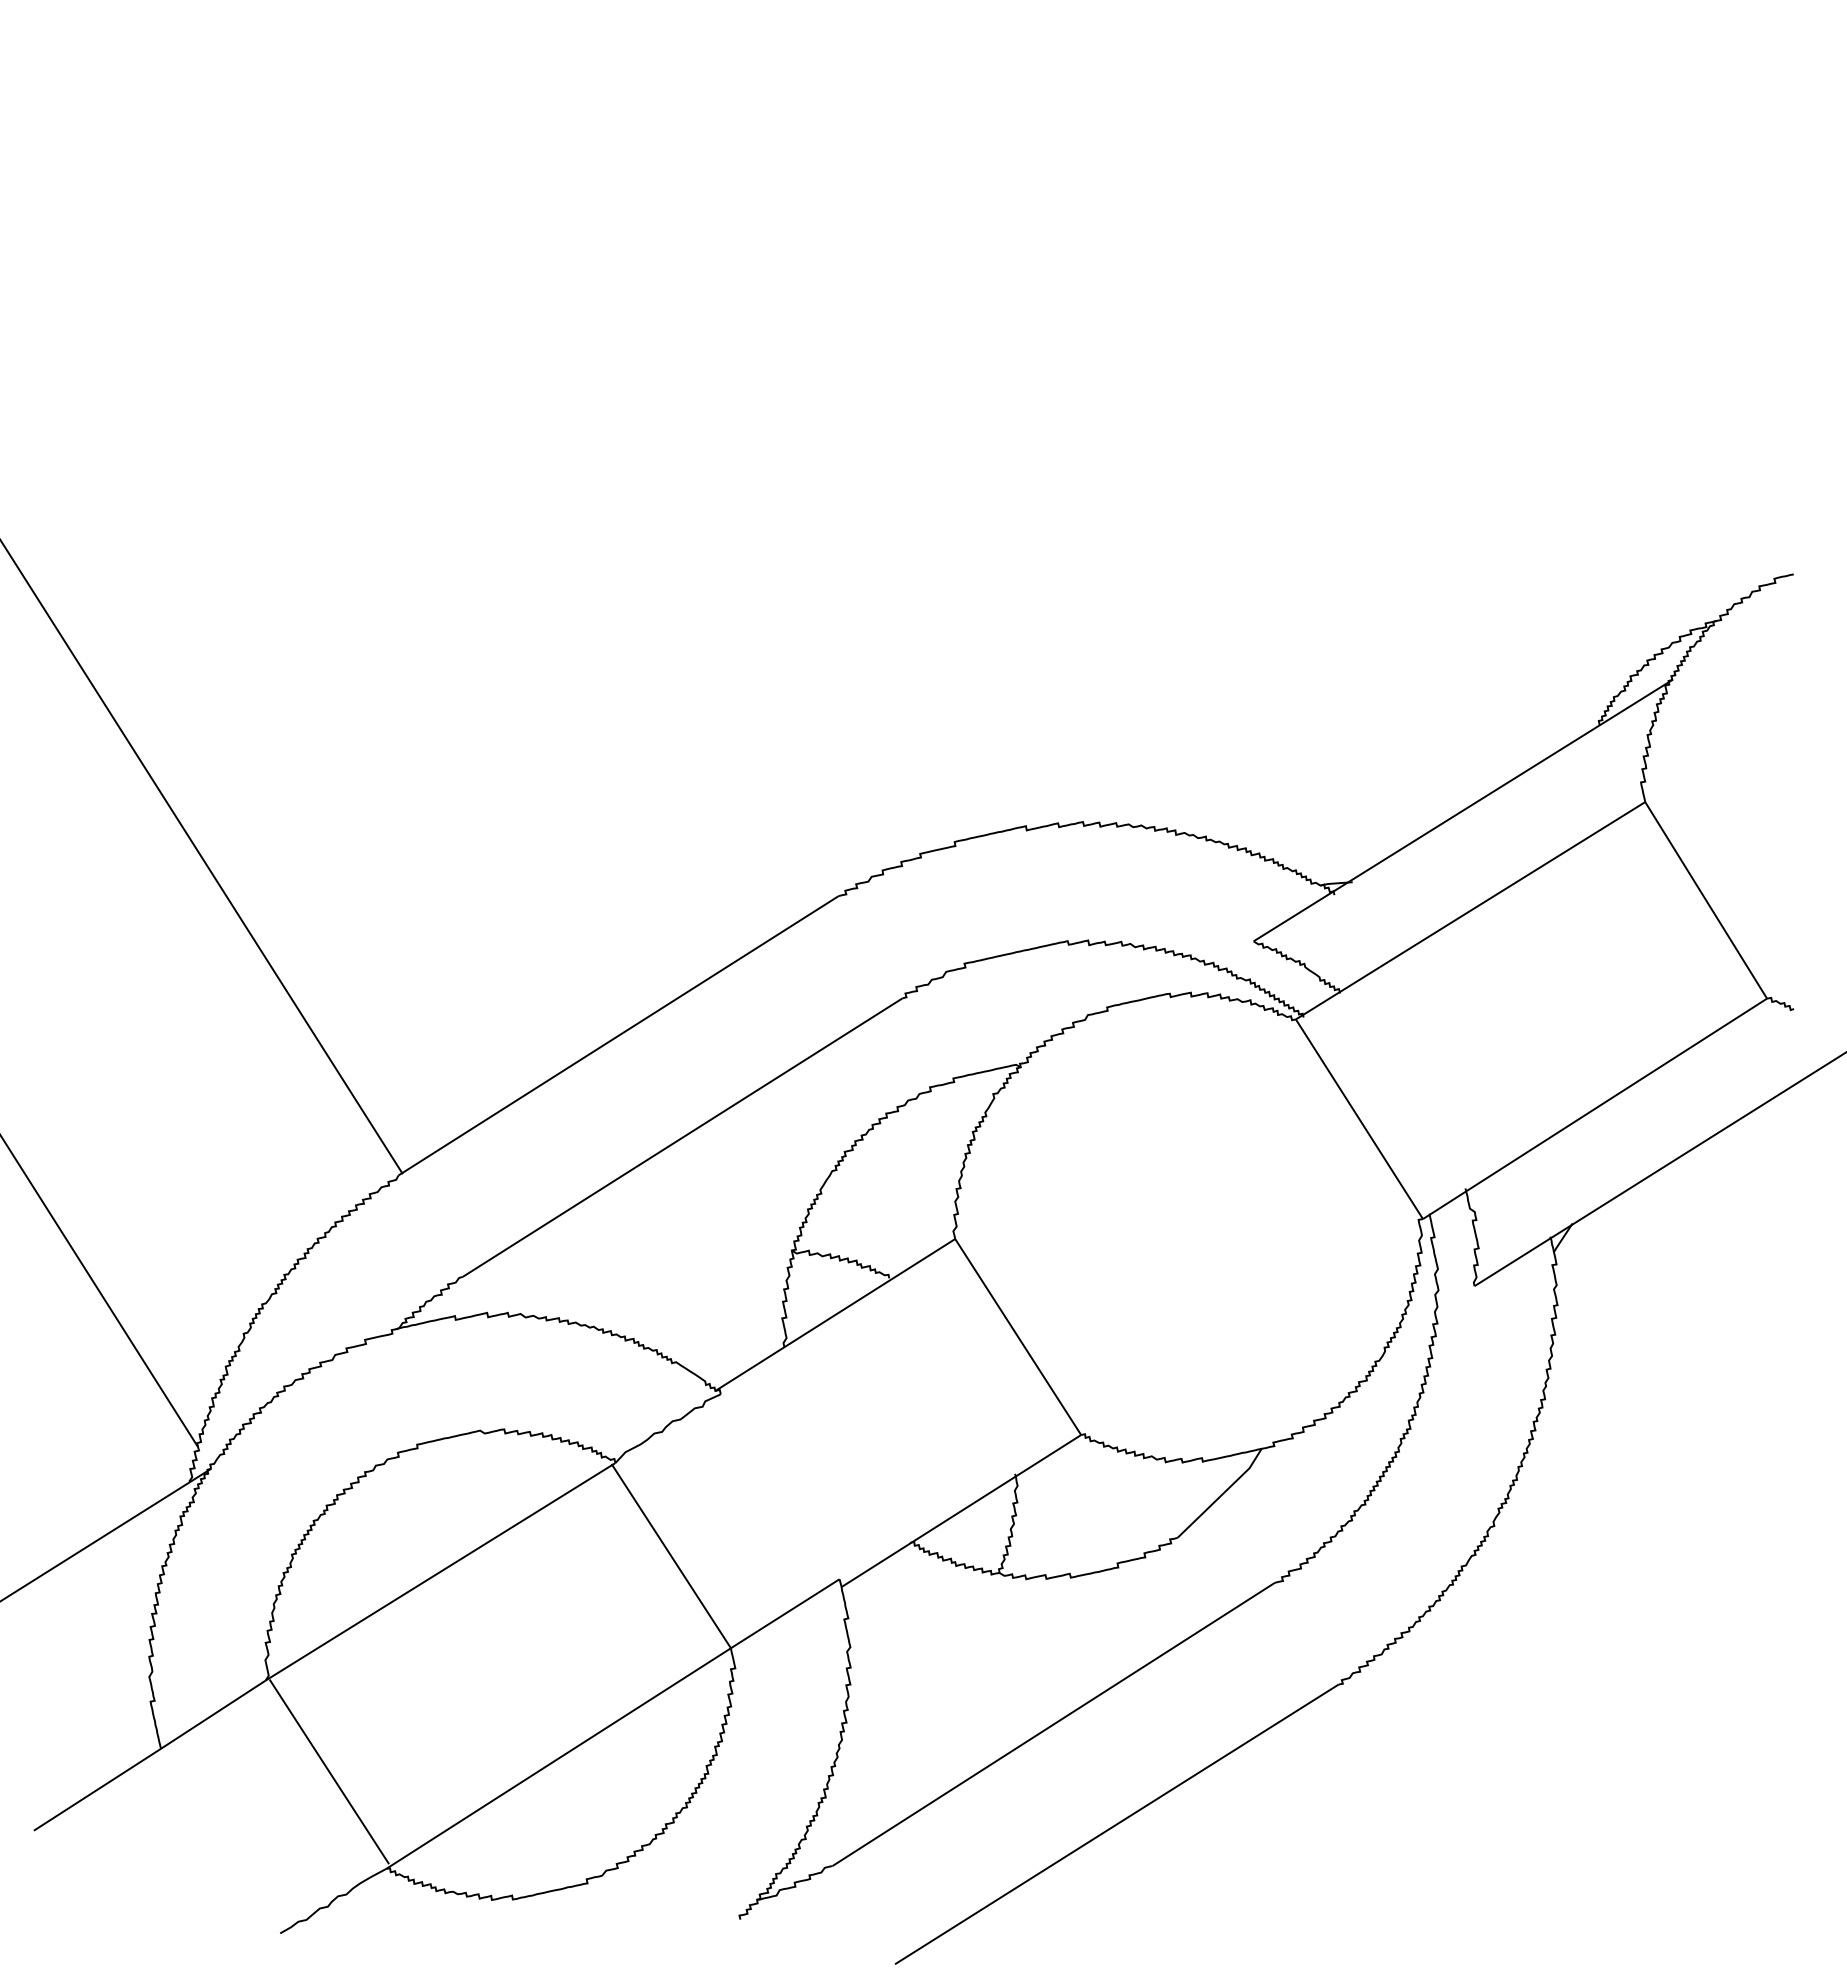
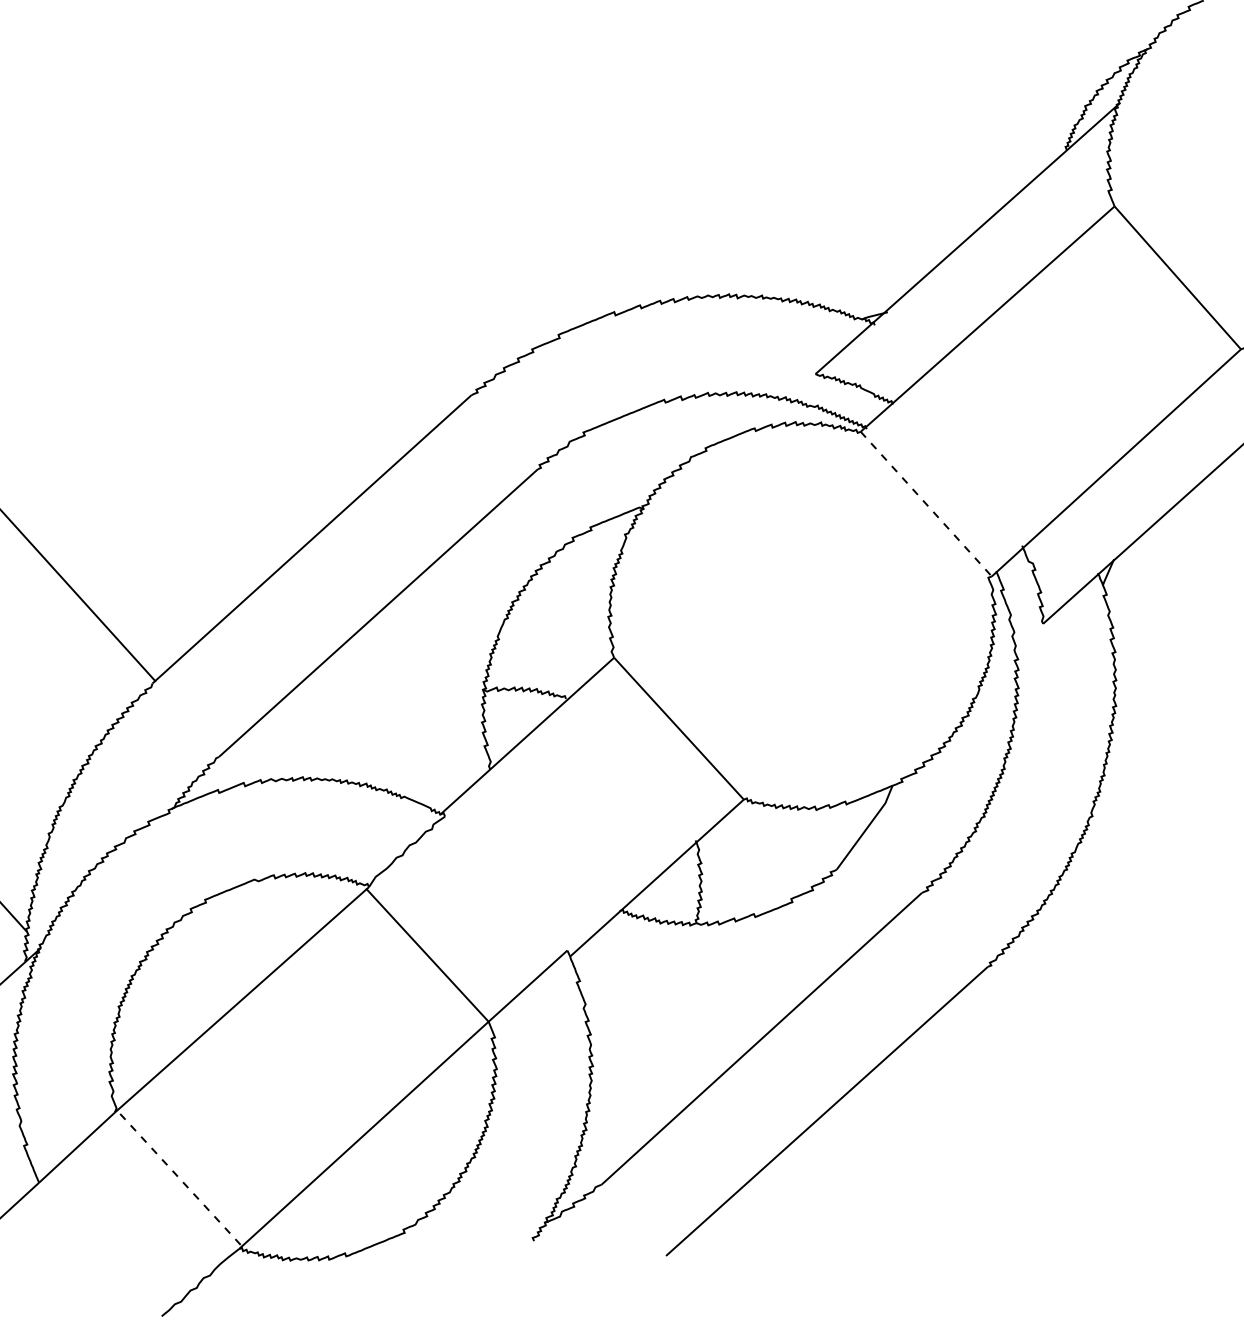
line: (1359, 1119) -> (926, 504), solid -> dashed
line: (329, 1771) -> (179, 1177), solid -> dashed

